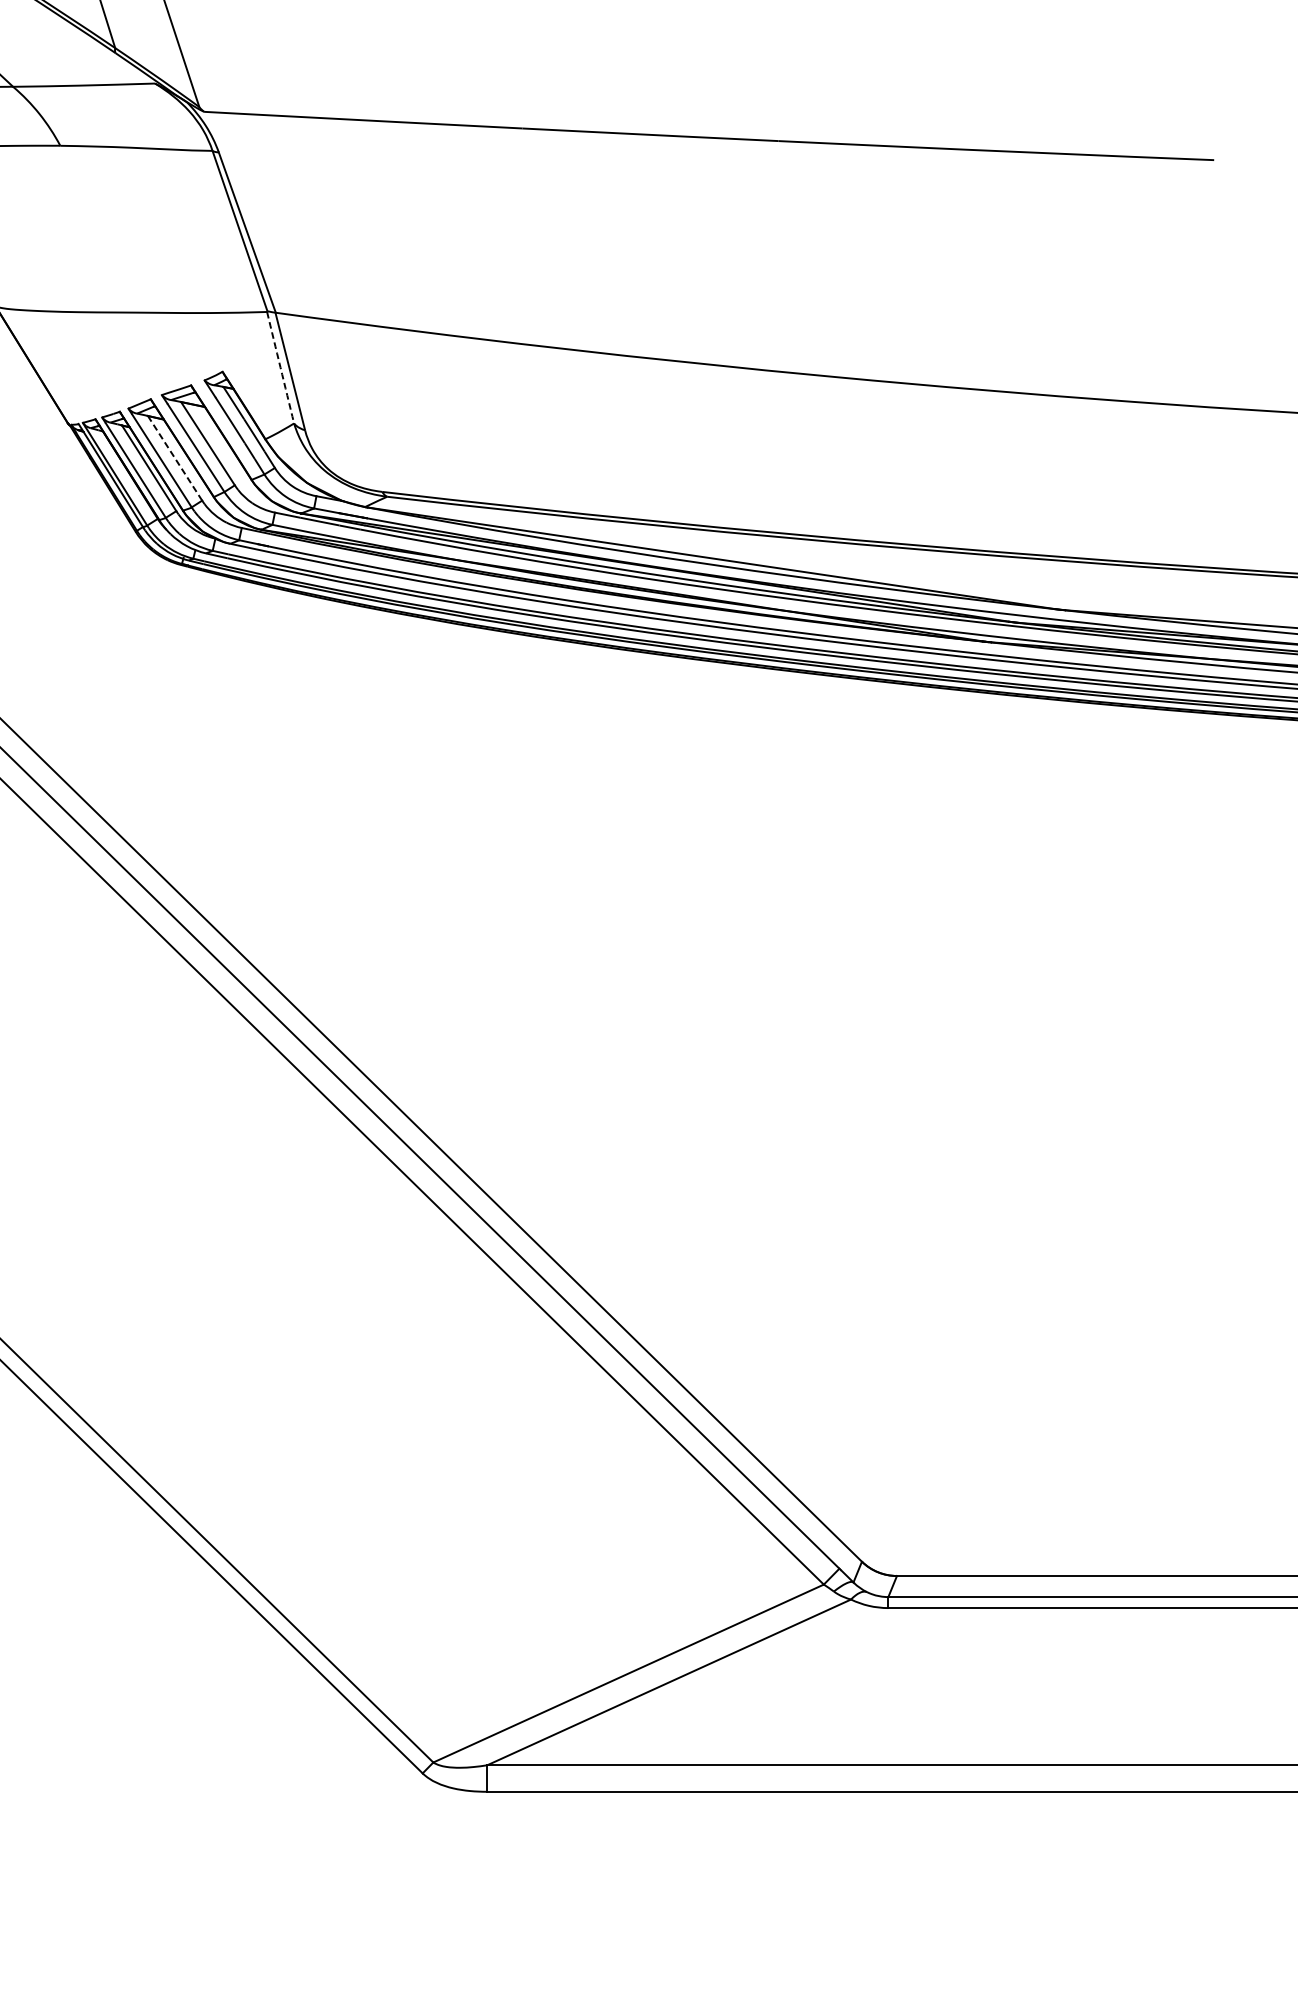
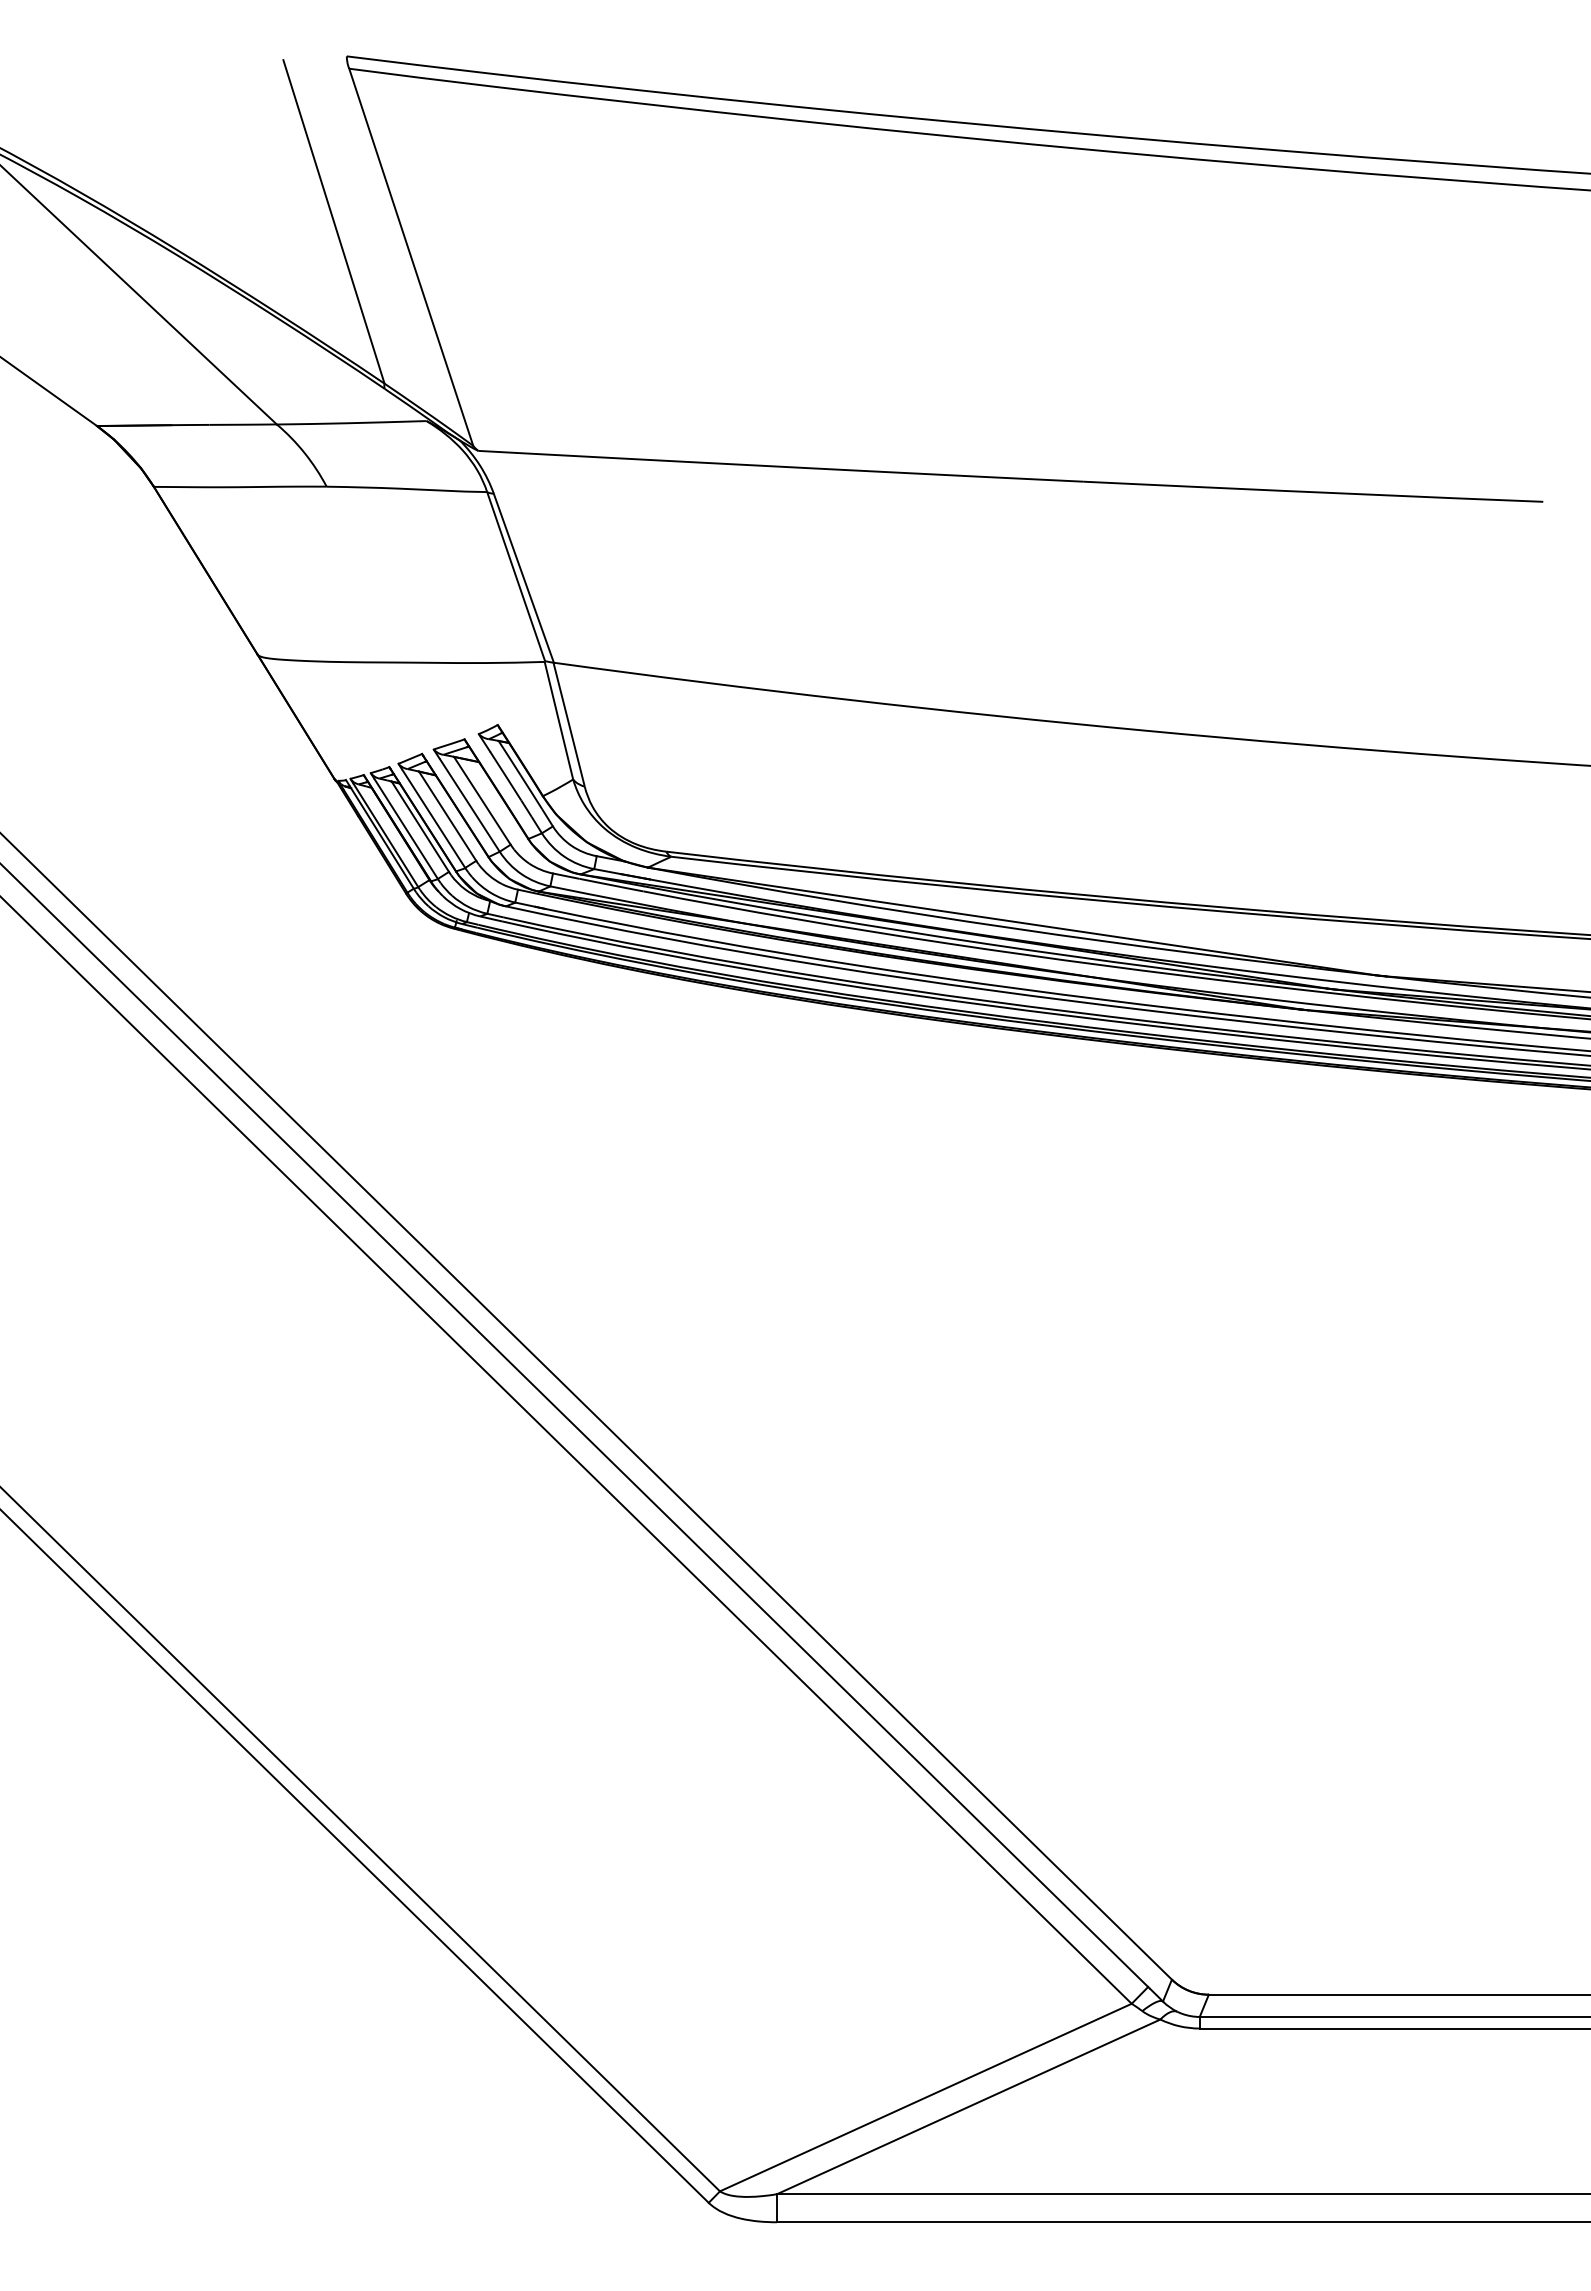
arc: (280, 367) -> (558, 720), dashed -> solid
line: (174, 457) -> (447, 815), dashed -> solid

